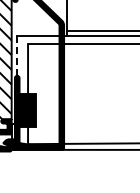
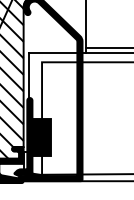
line: (16, 56) -> (29, 76), dashed -> solid

